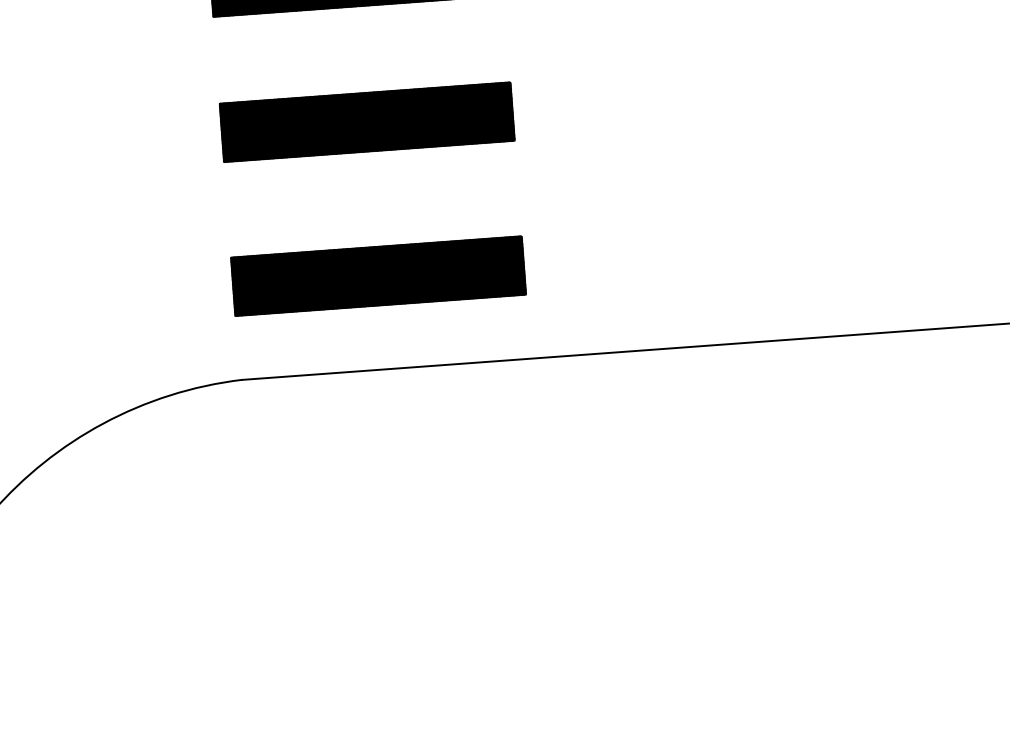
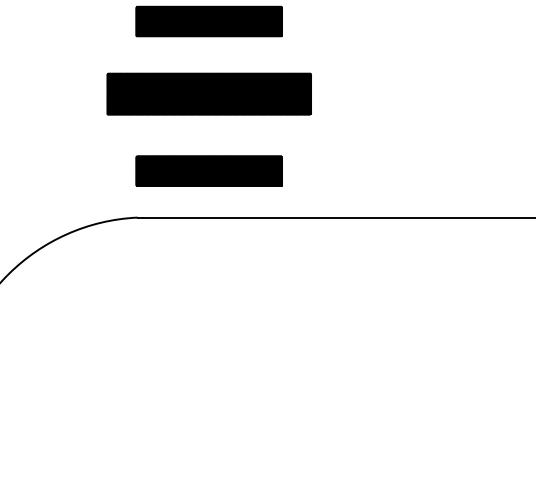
part: (365, 121) -> (208, 93), size x1.4

